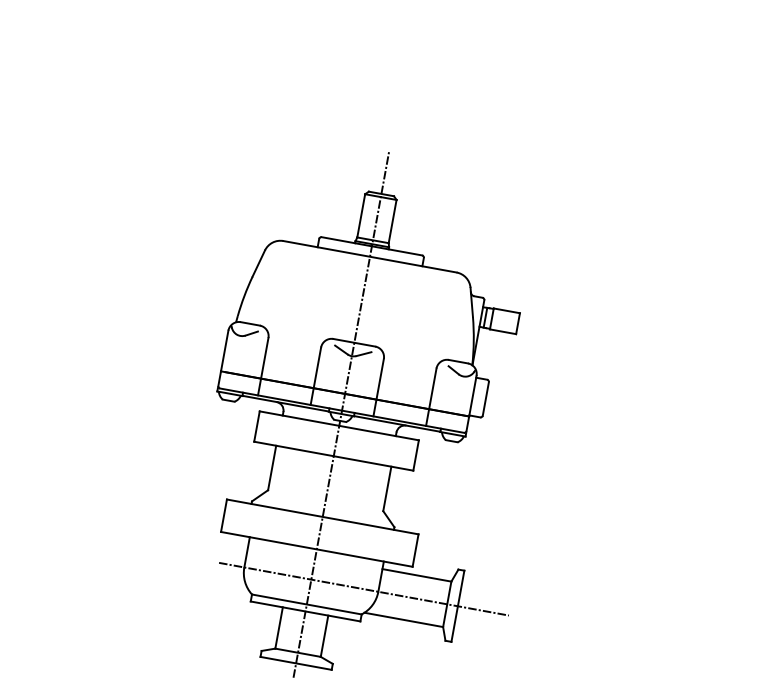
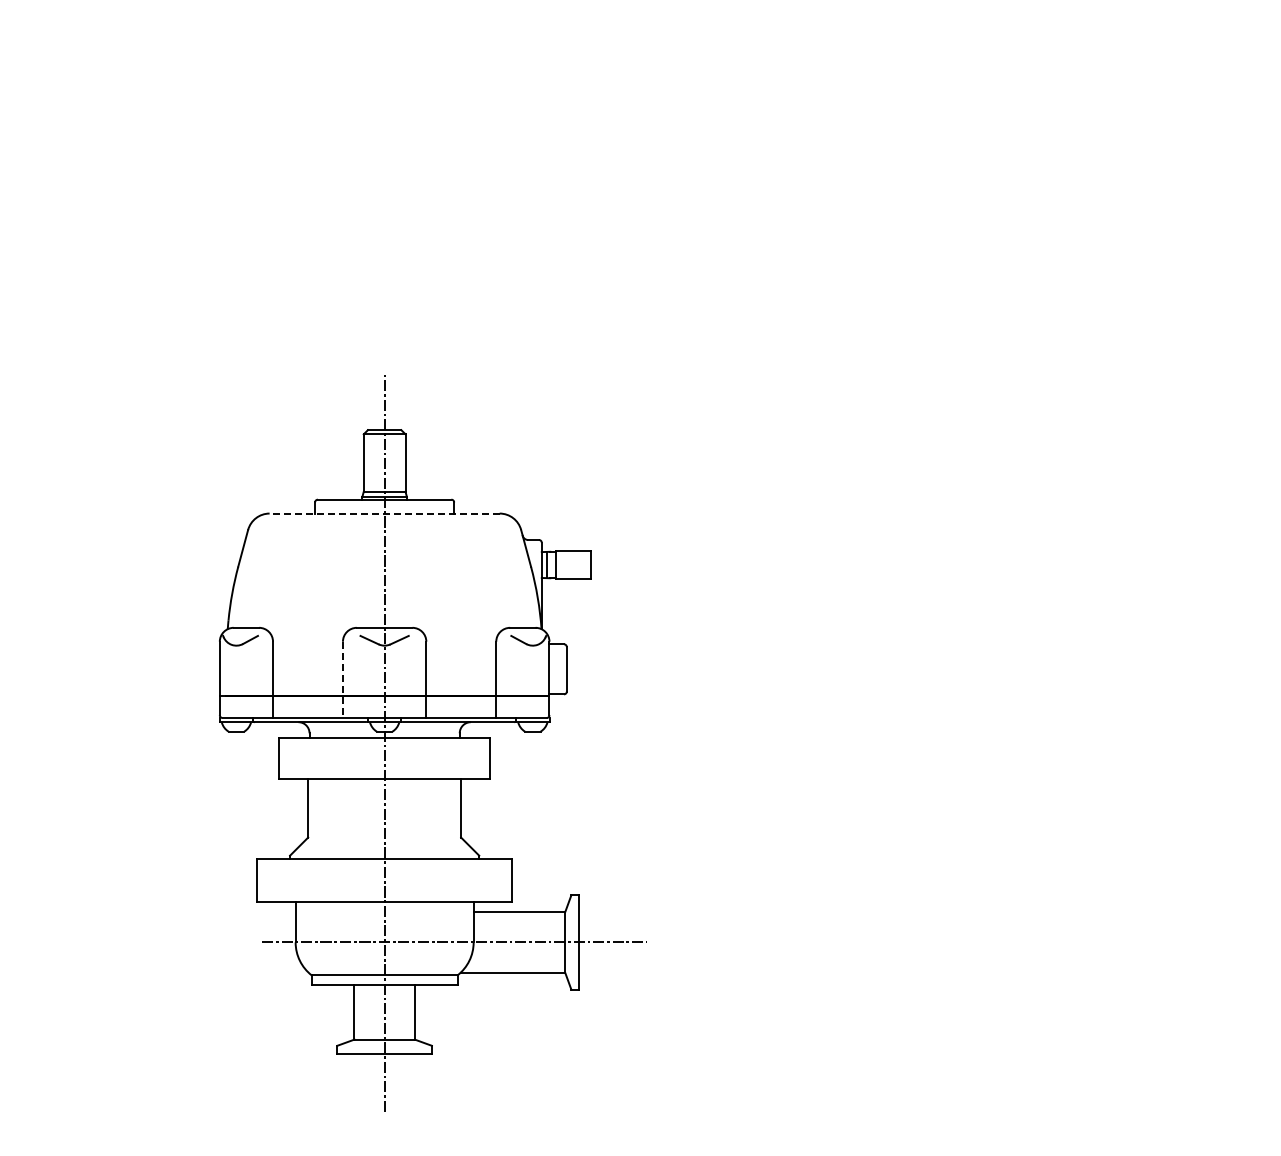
line: (369, 256) -> (384, 513), solid -> dashed
line: (315, 376) -> (342, 680), solid -> dashed

